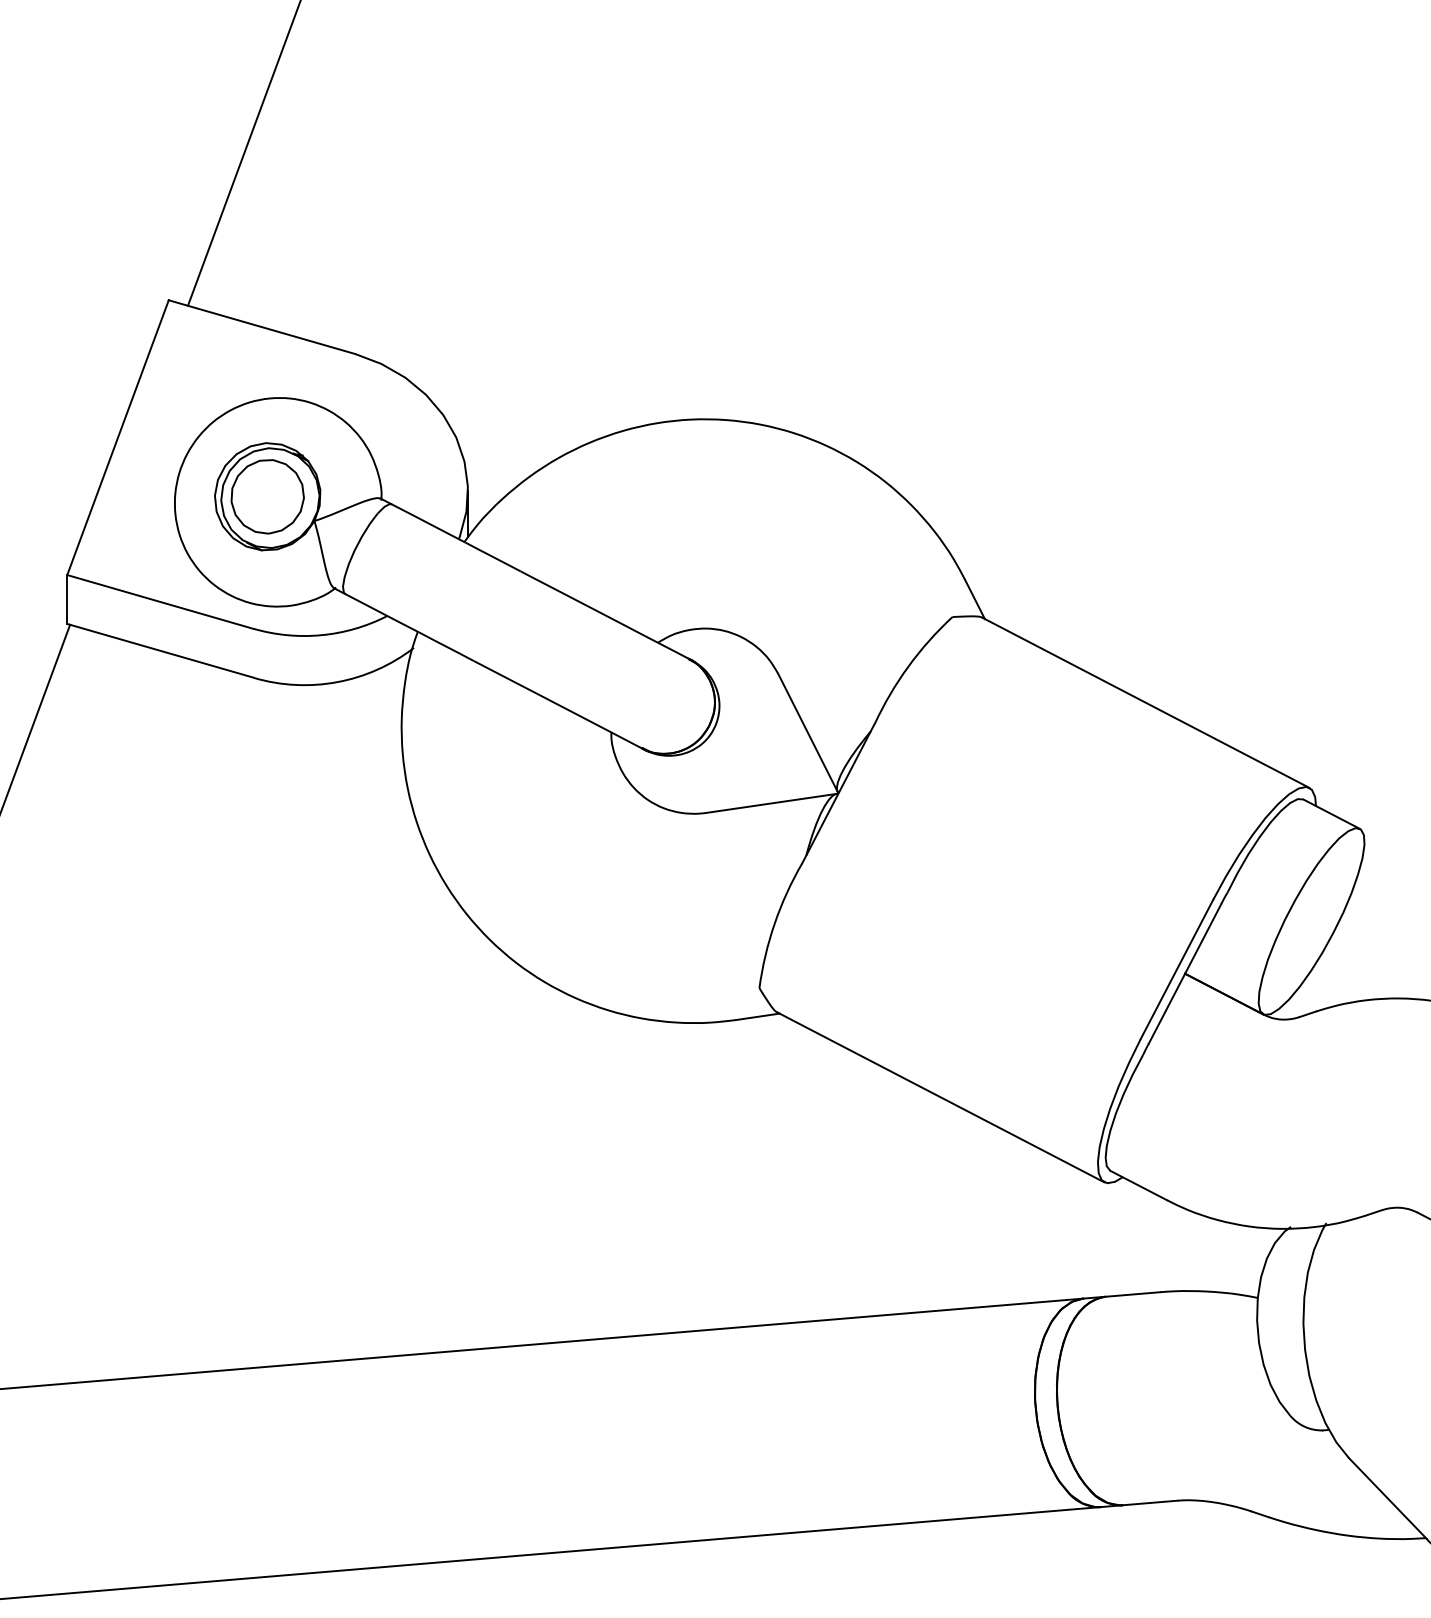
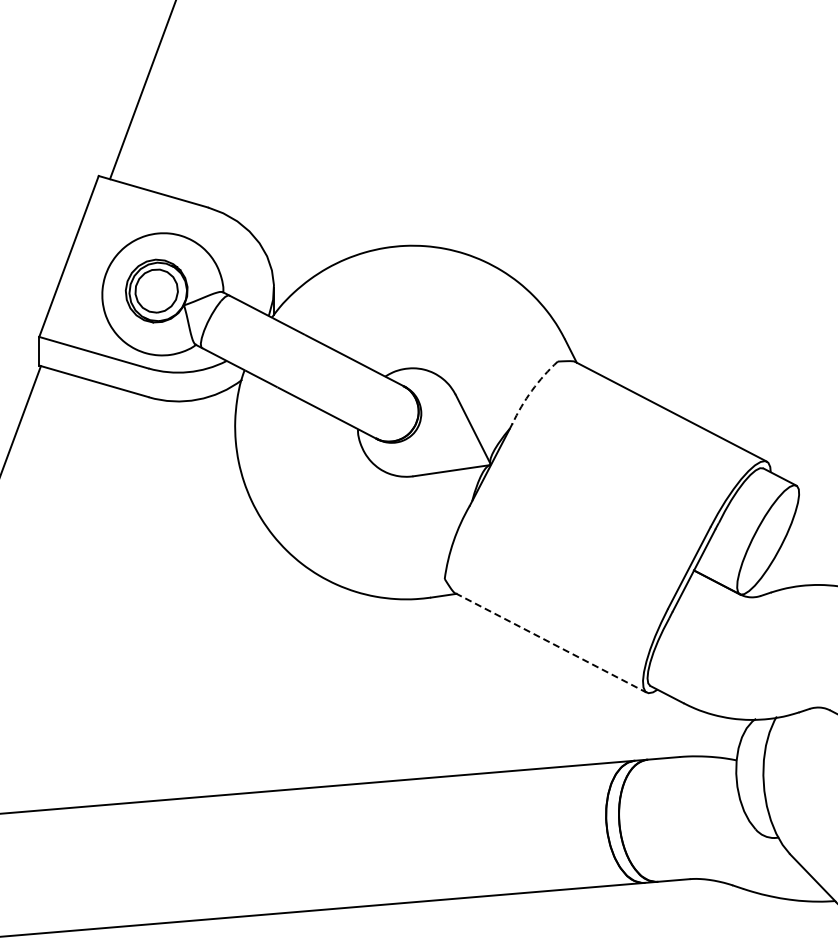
arc: (907, 666) -> (531, 390), solid -> dashed
line: (941, 1098) -> (551, 643), solid -> dashed

